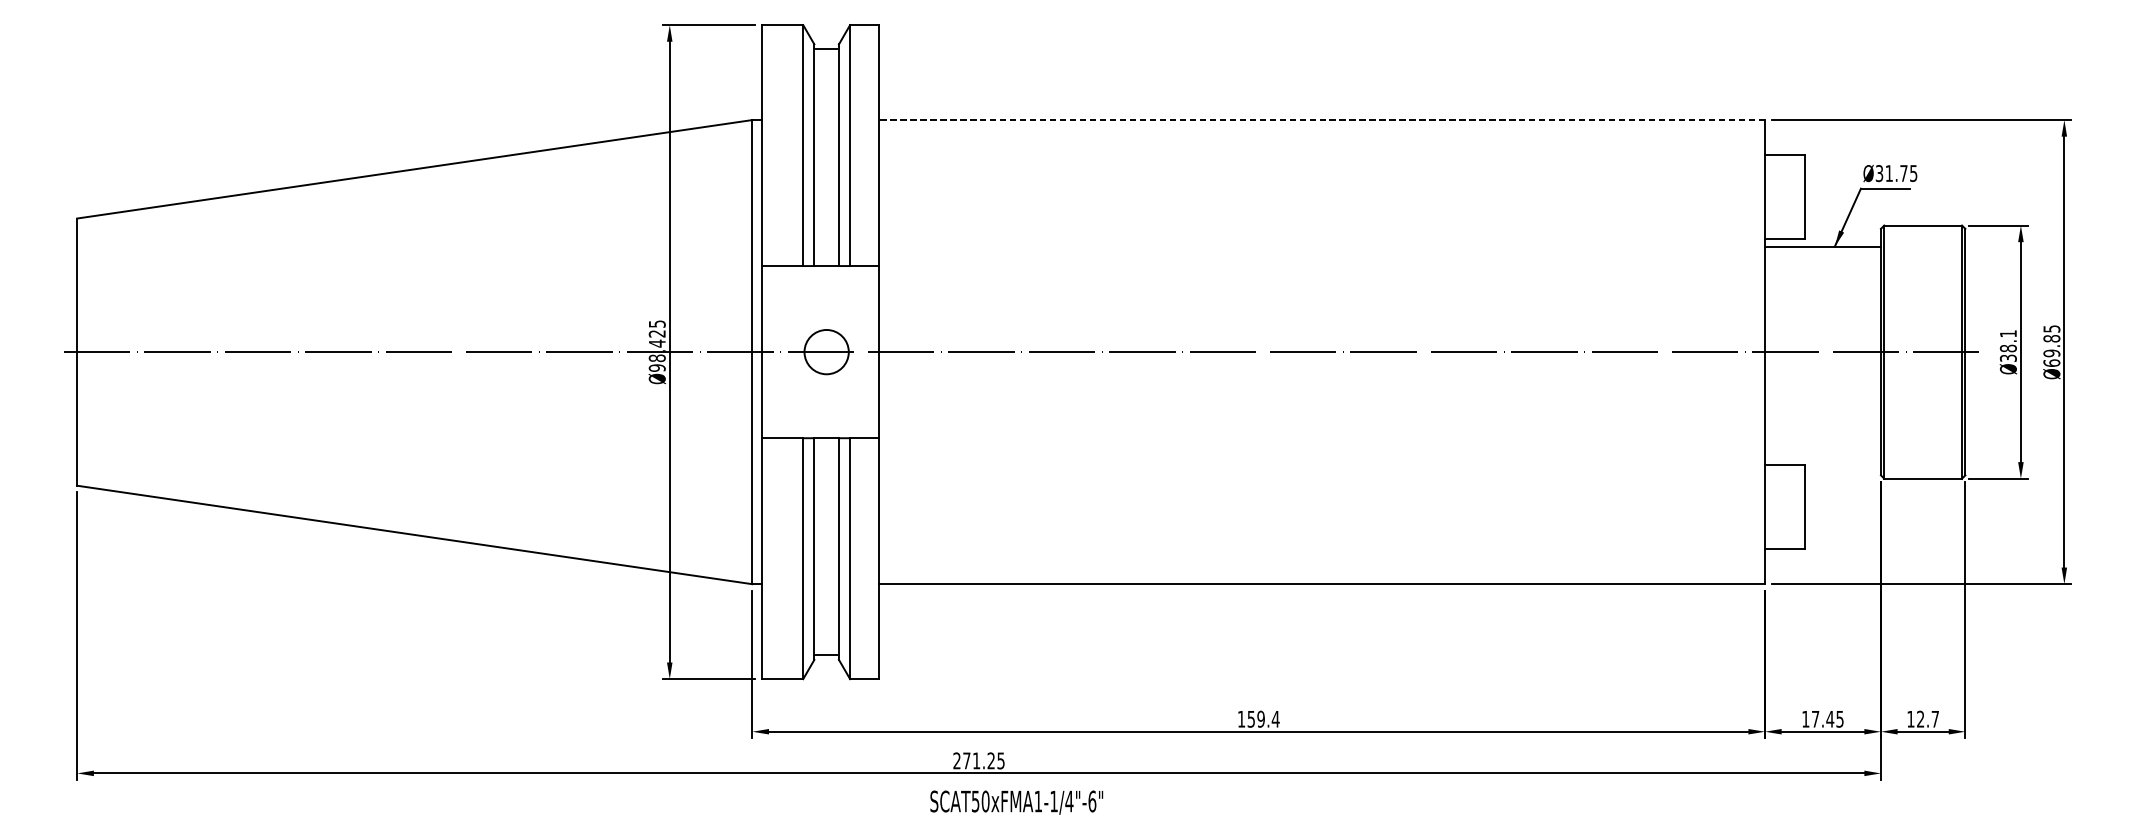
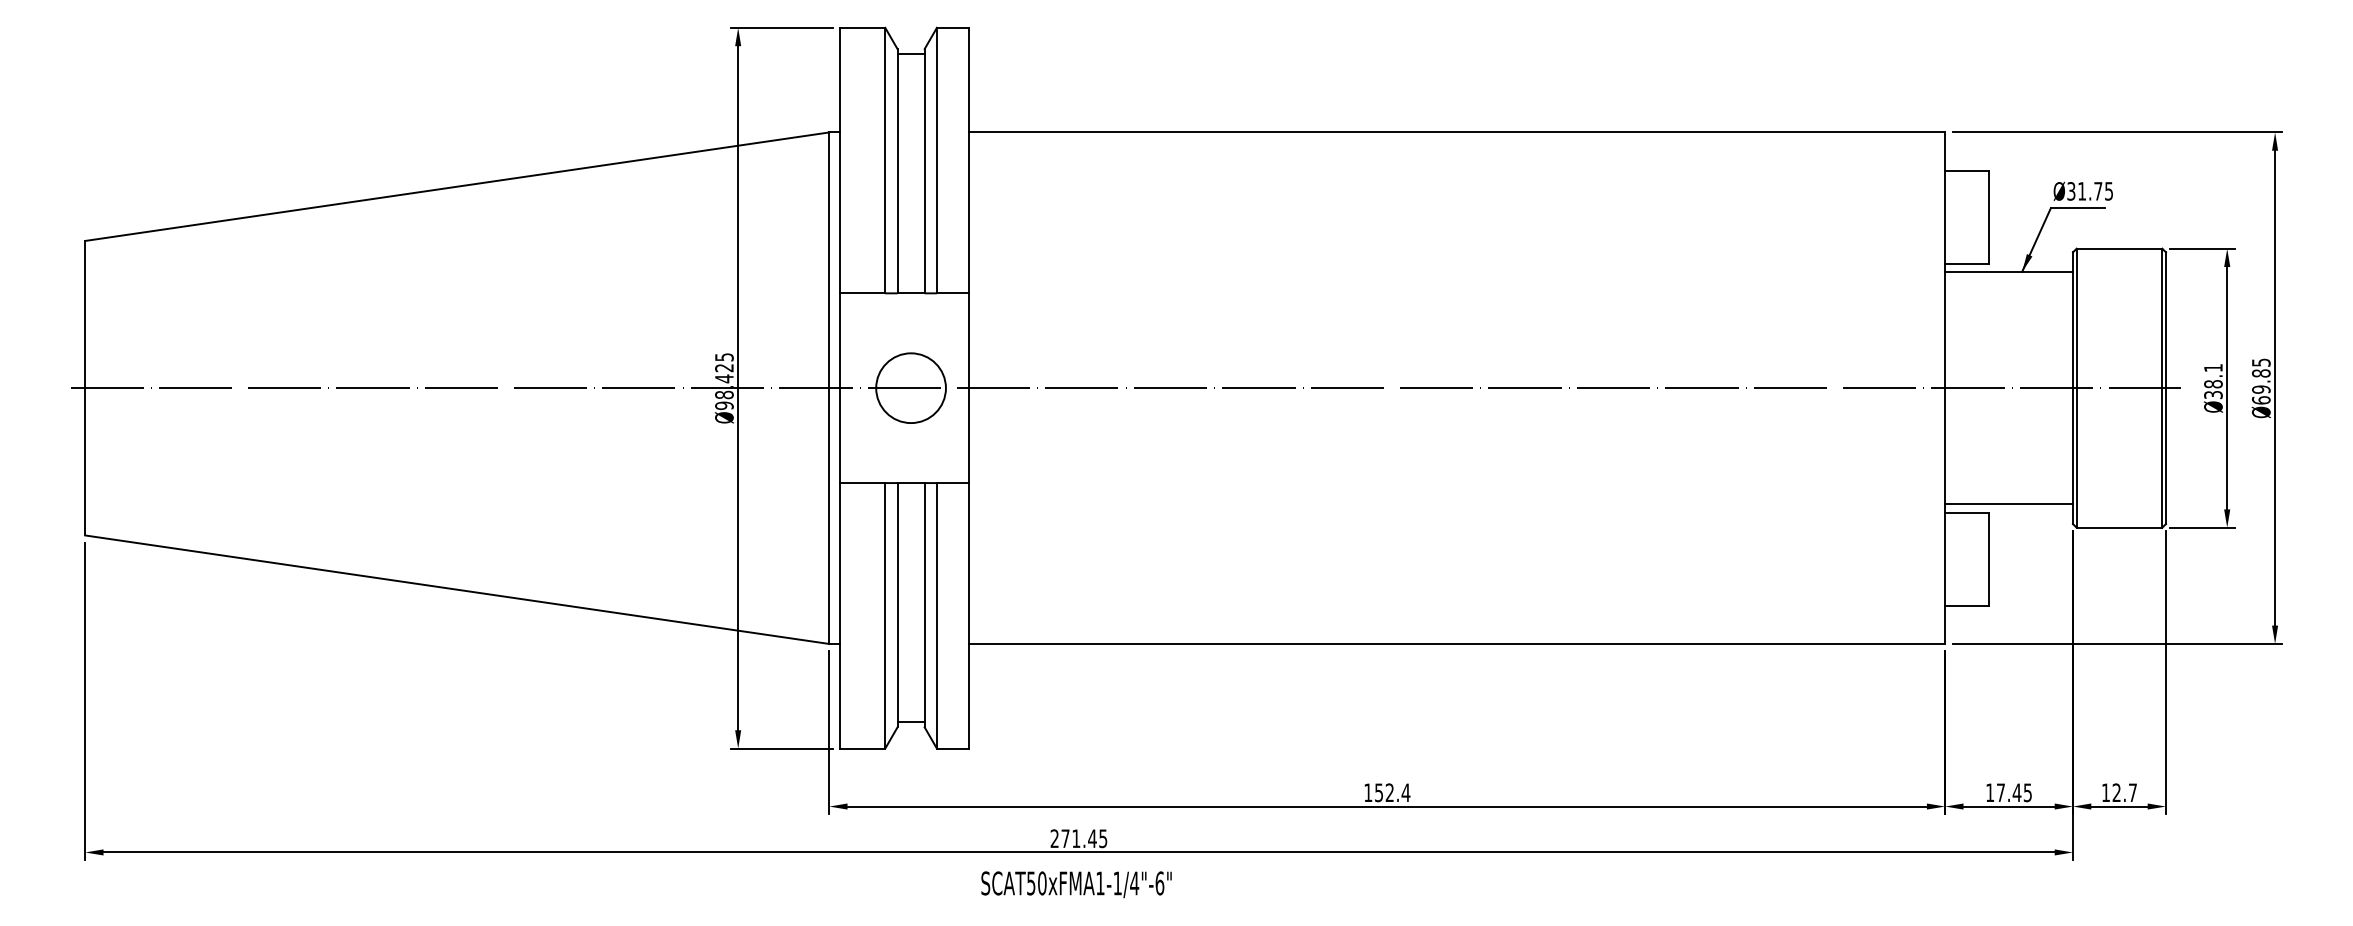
line: (1321, 120) -> (1456, 132), dashed -> solid
circle: (826, 352) -> (910, 388), size x1.43
line: (1822, 457) -> (2008, 504), added
text: (1260, 718) -> (1389, 792), 159.4 -> 152.4
text: (991, 760) -> (1092, 838), 271.25 -> 271.45
text: (1016, 802) -> (1076, 884), moved

